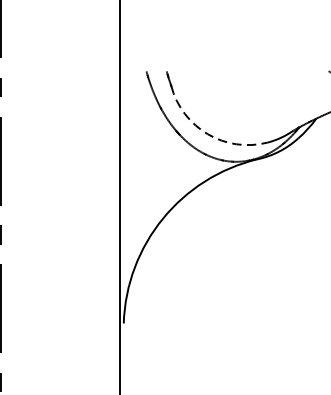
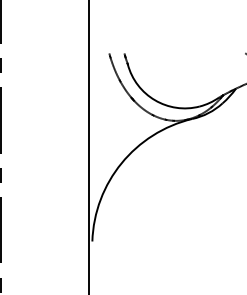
arc: (208, 134) -> (155, 100), dashed -> solid

